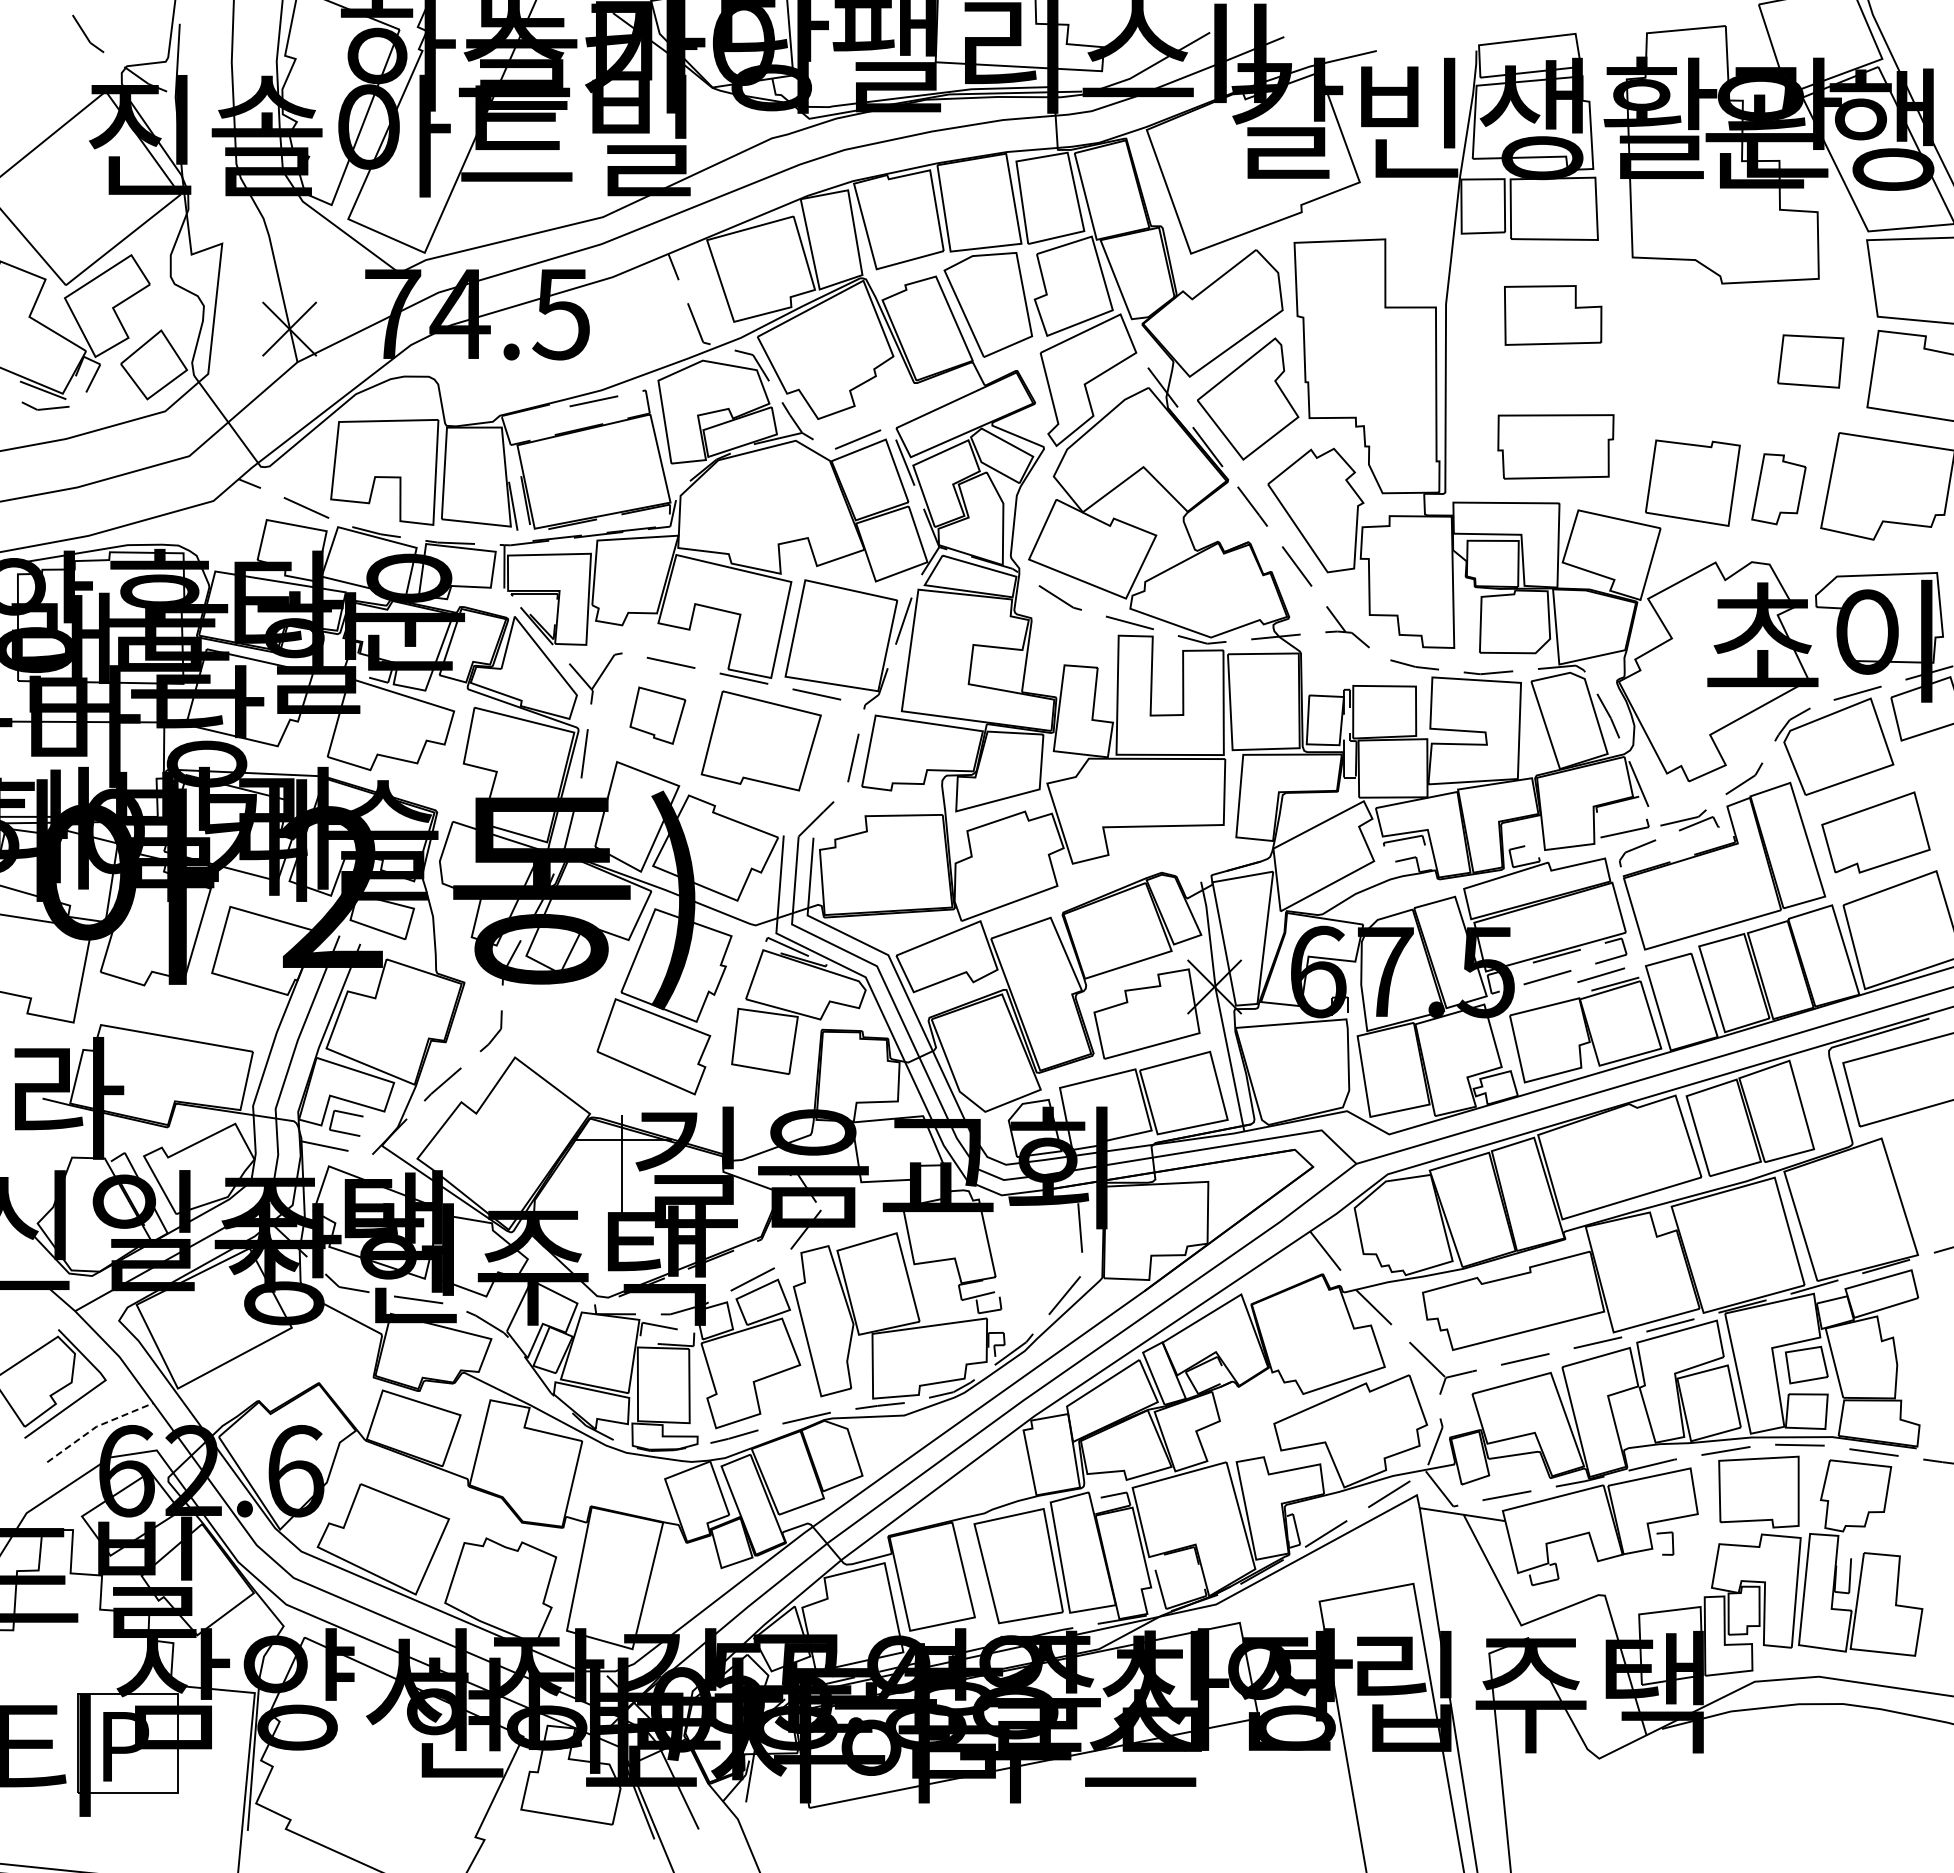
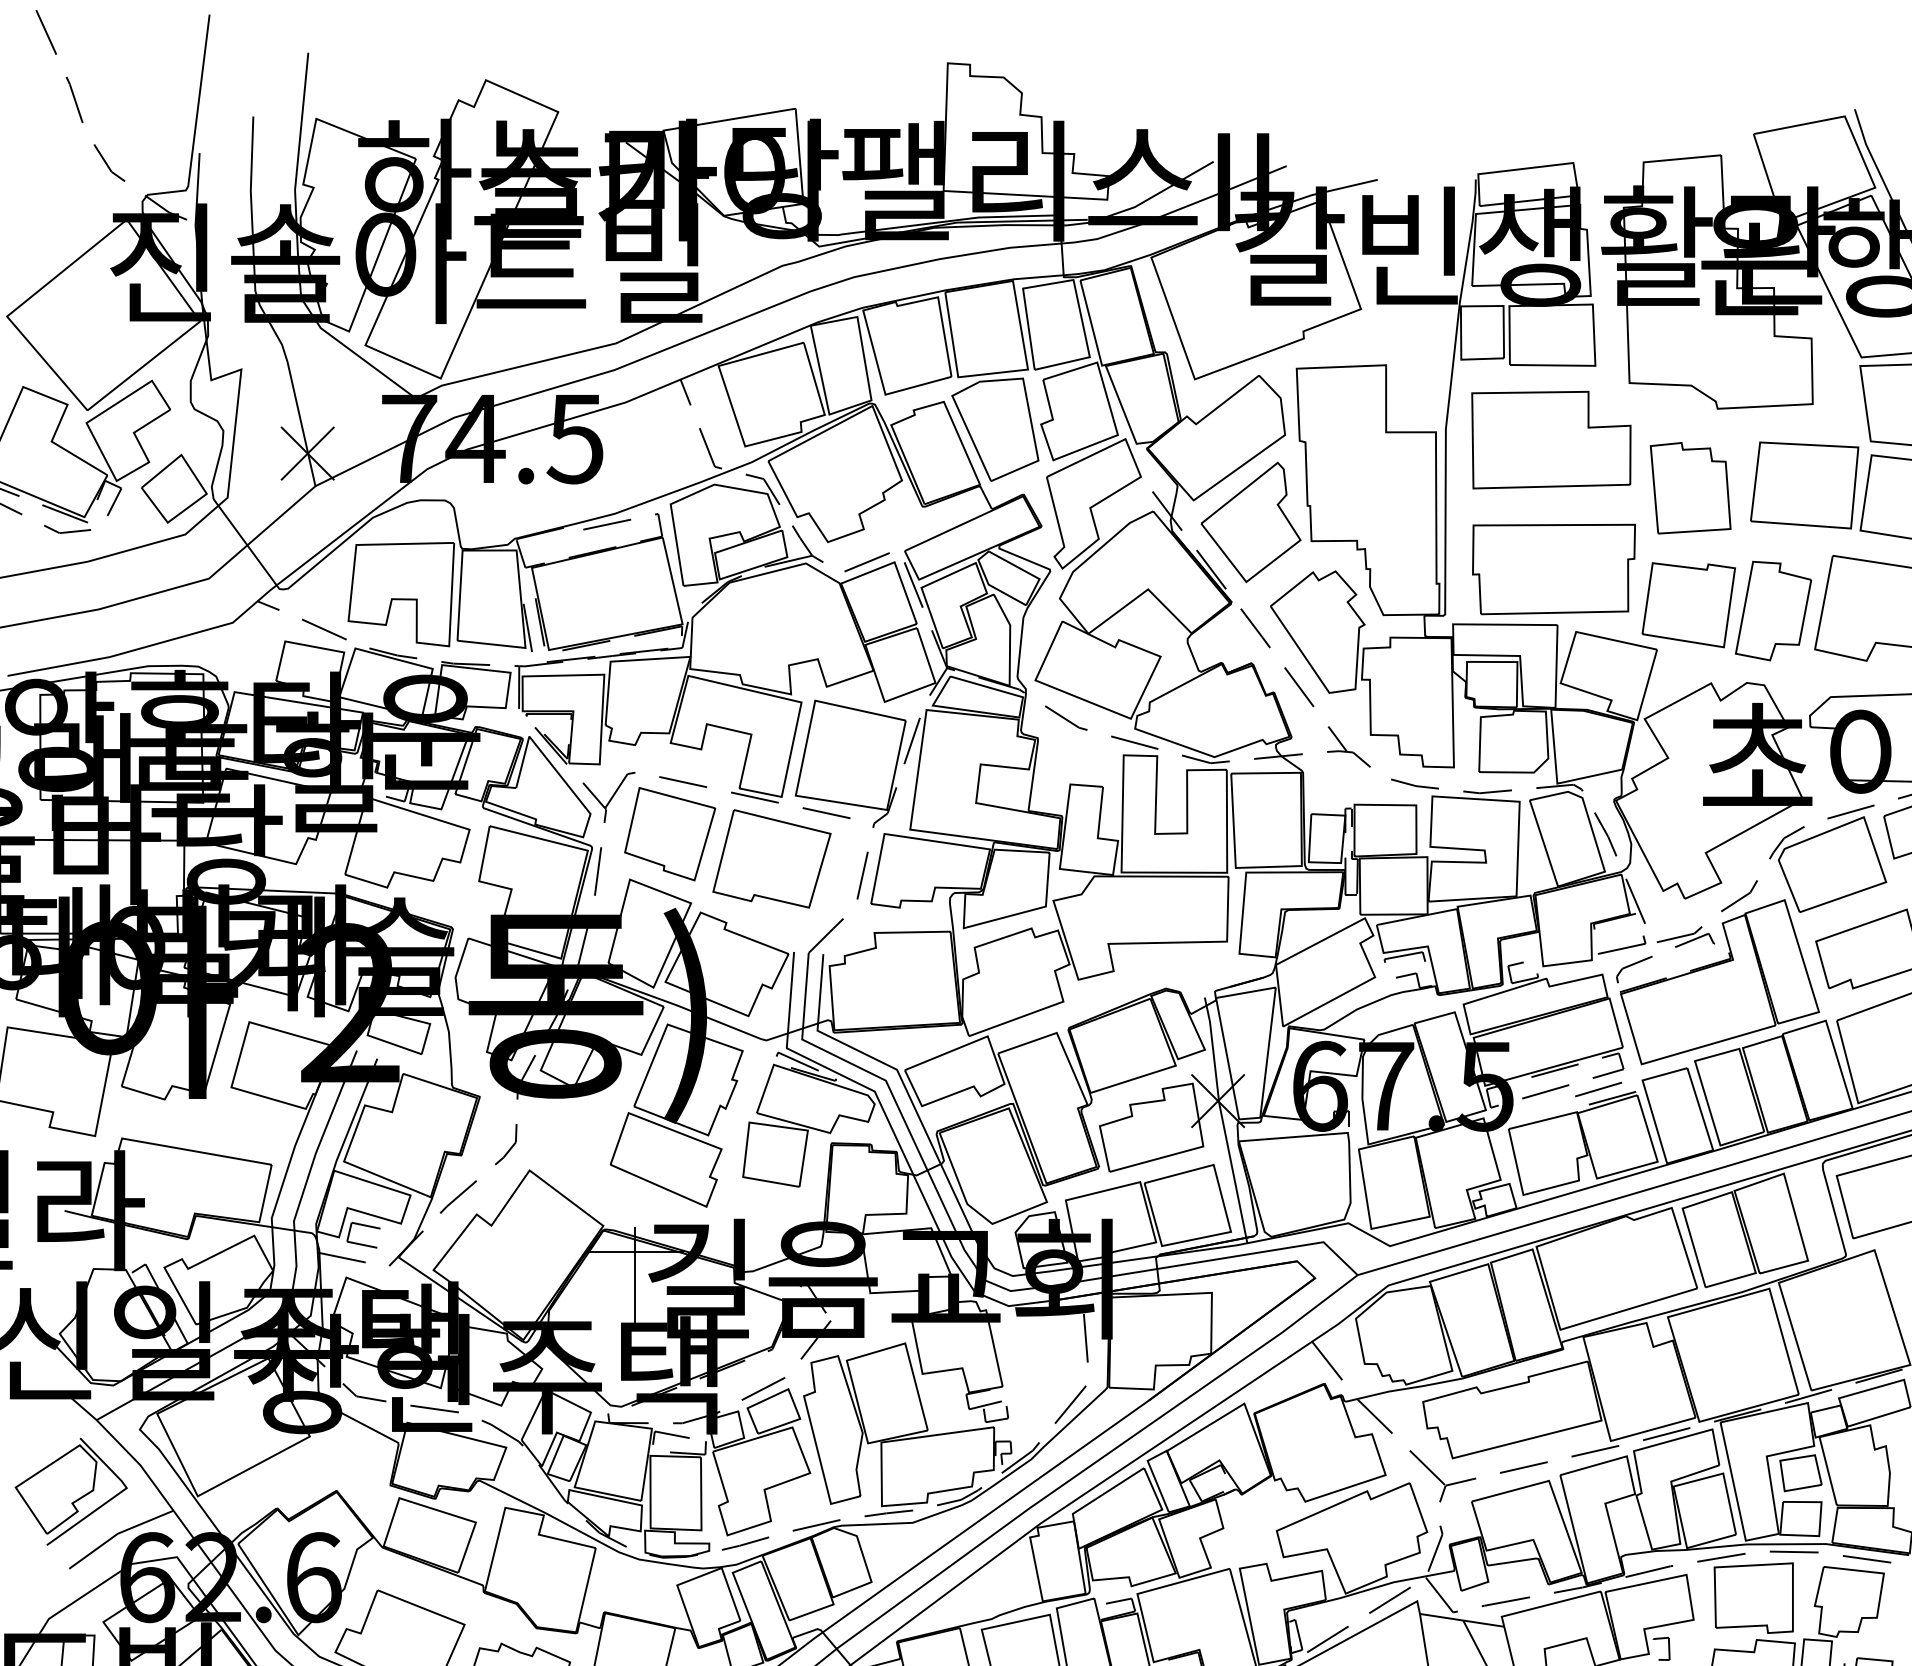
part: (1552, 315) -> (1550, 440), size x1.67
part: (1810, 361) -> (1804, 485), size x1.67
part: (1694, 364) -> (1690, 488), added
part: (1555, 446) -> (1553, 569), size x1.43
part: (1778, 489) -> (1773, 611), size x1.43
part: (657, 715) -> (669, 833), size x1.67
line: (96, 1426) -> (117, 1533), dashed -> solid

